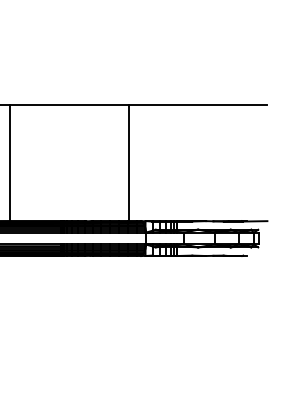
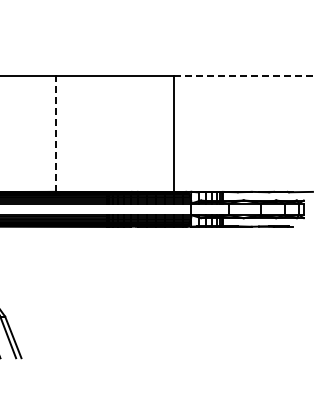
line: (197, 104) -> (243, 75), solid -> dashed
line: (9, 162) -> (55, 133), solid -> dashed

